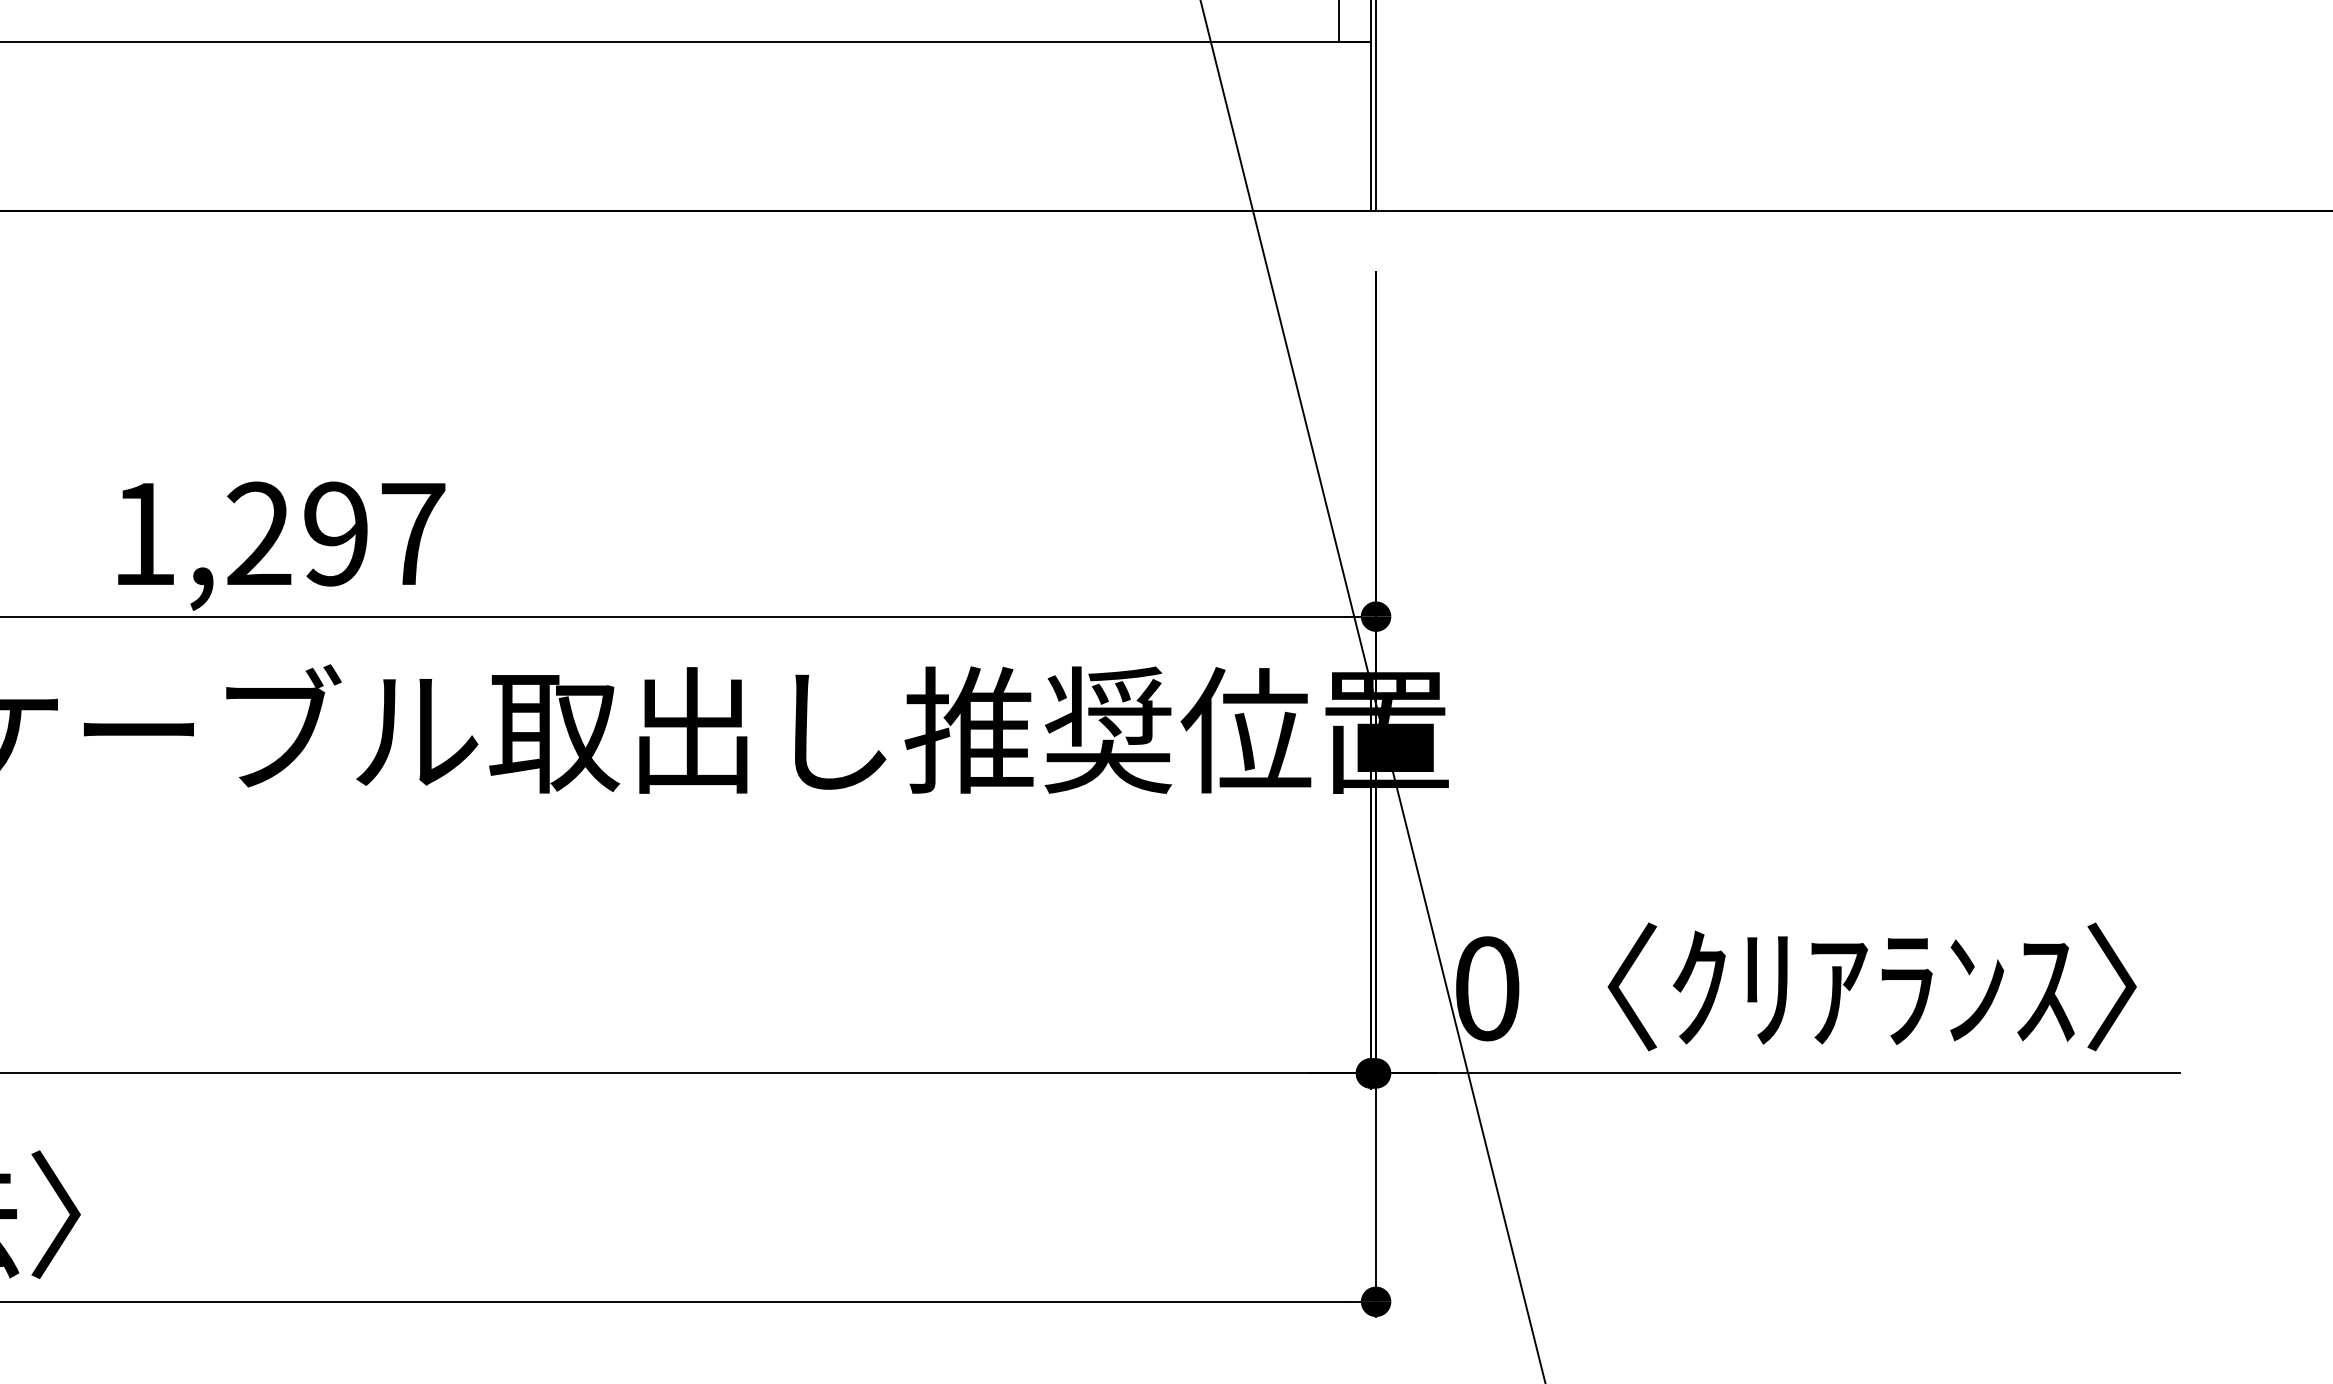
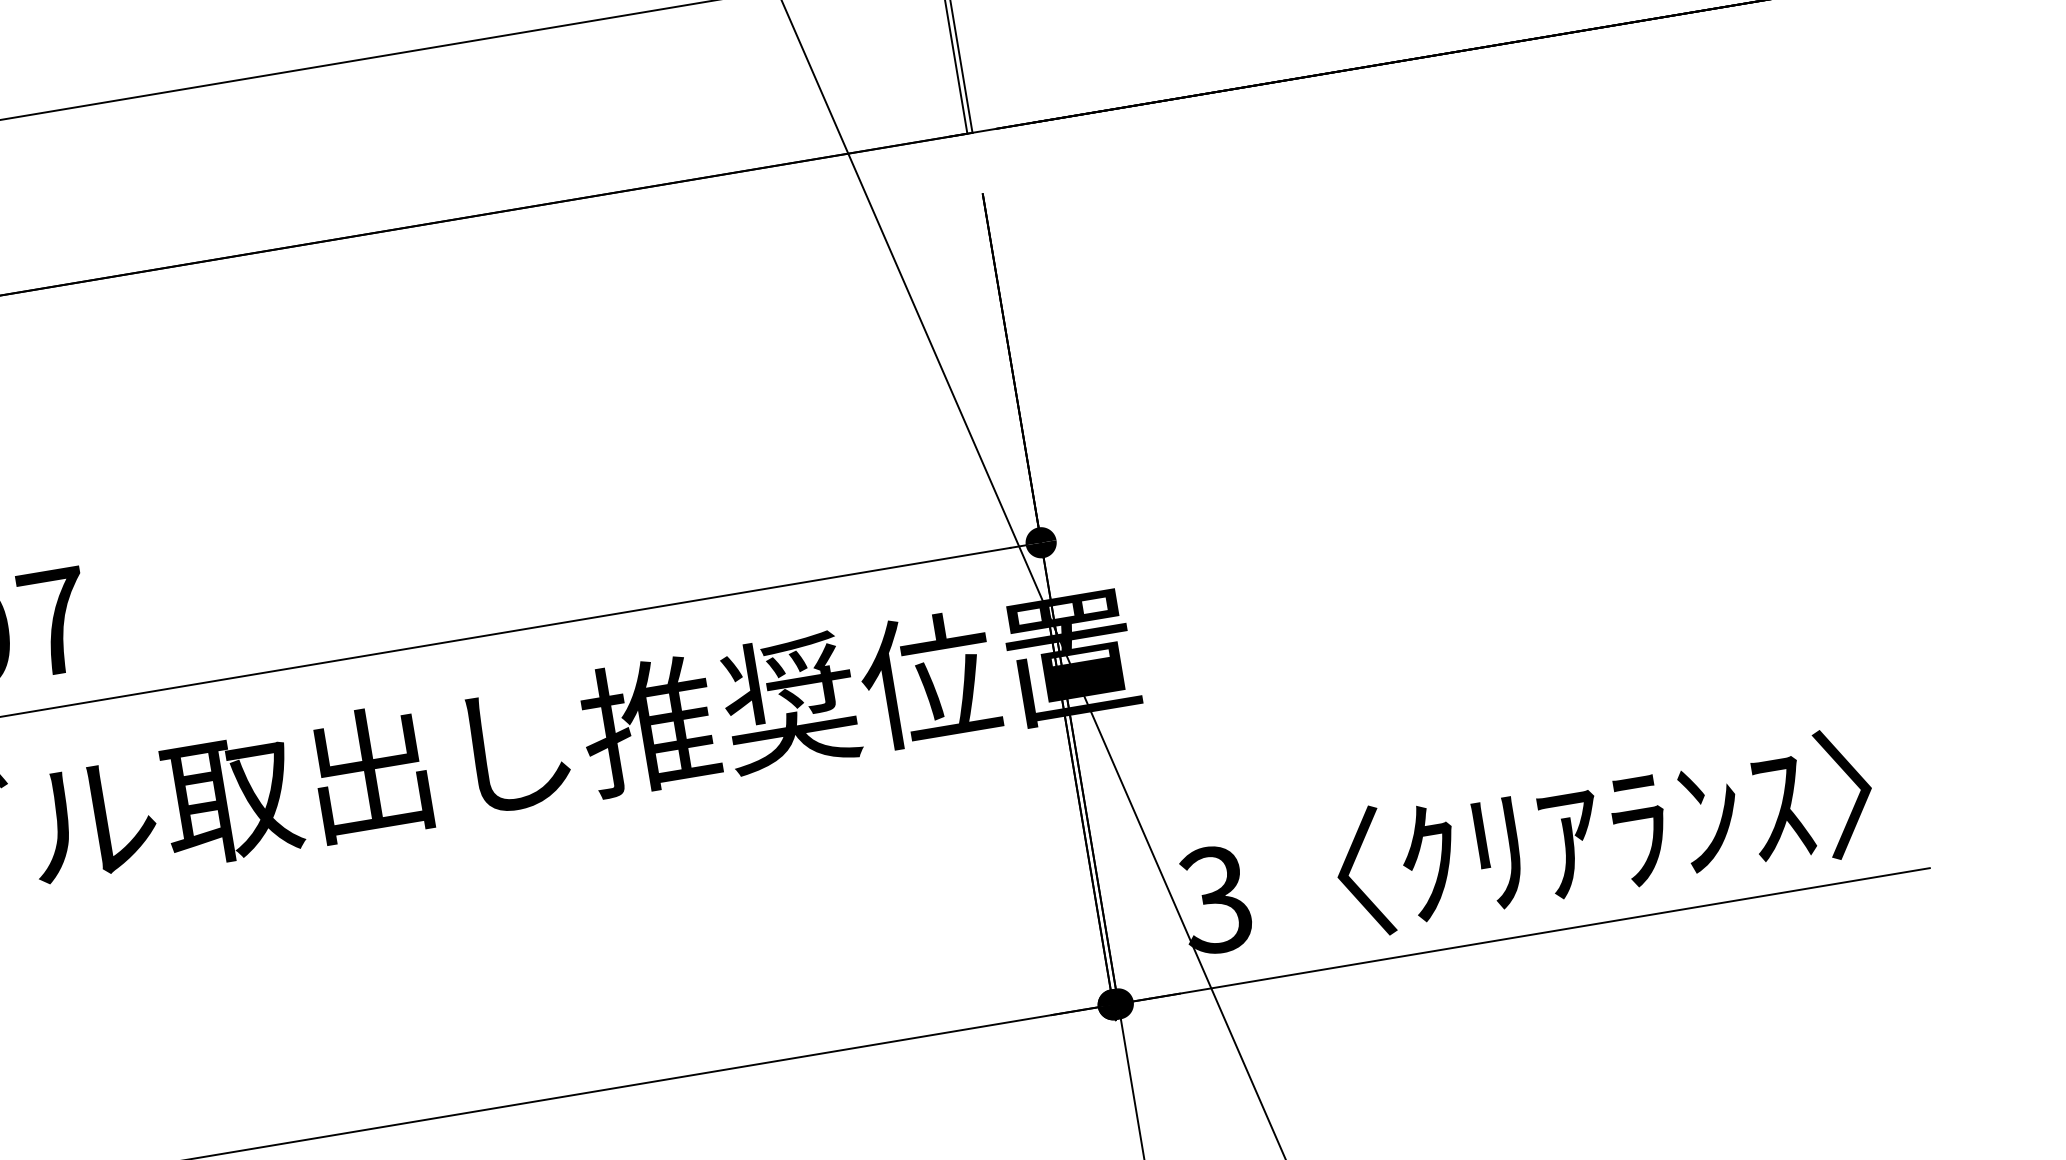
text: (1486, 988) -> (1215, 899), 0 -> 3

